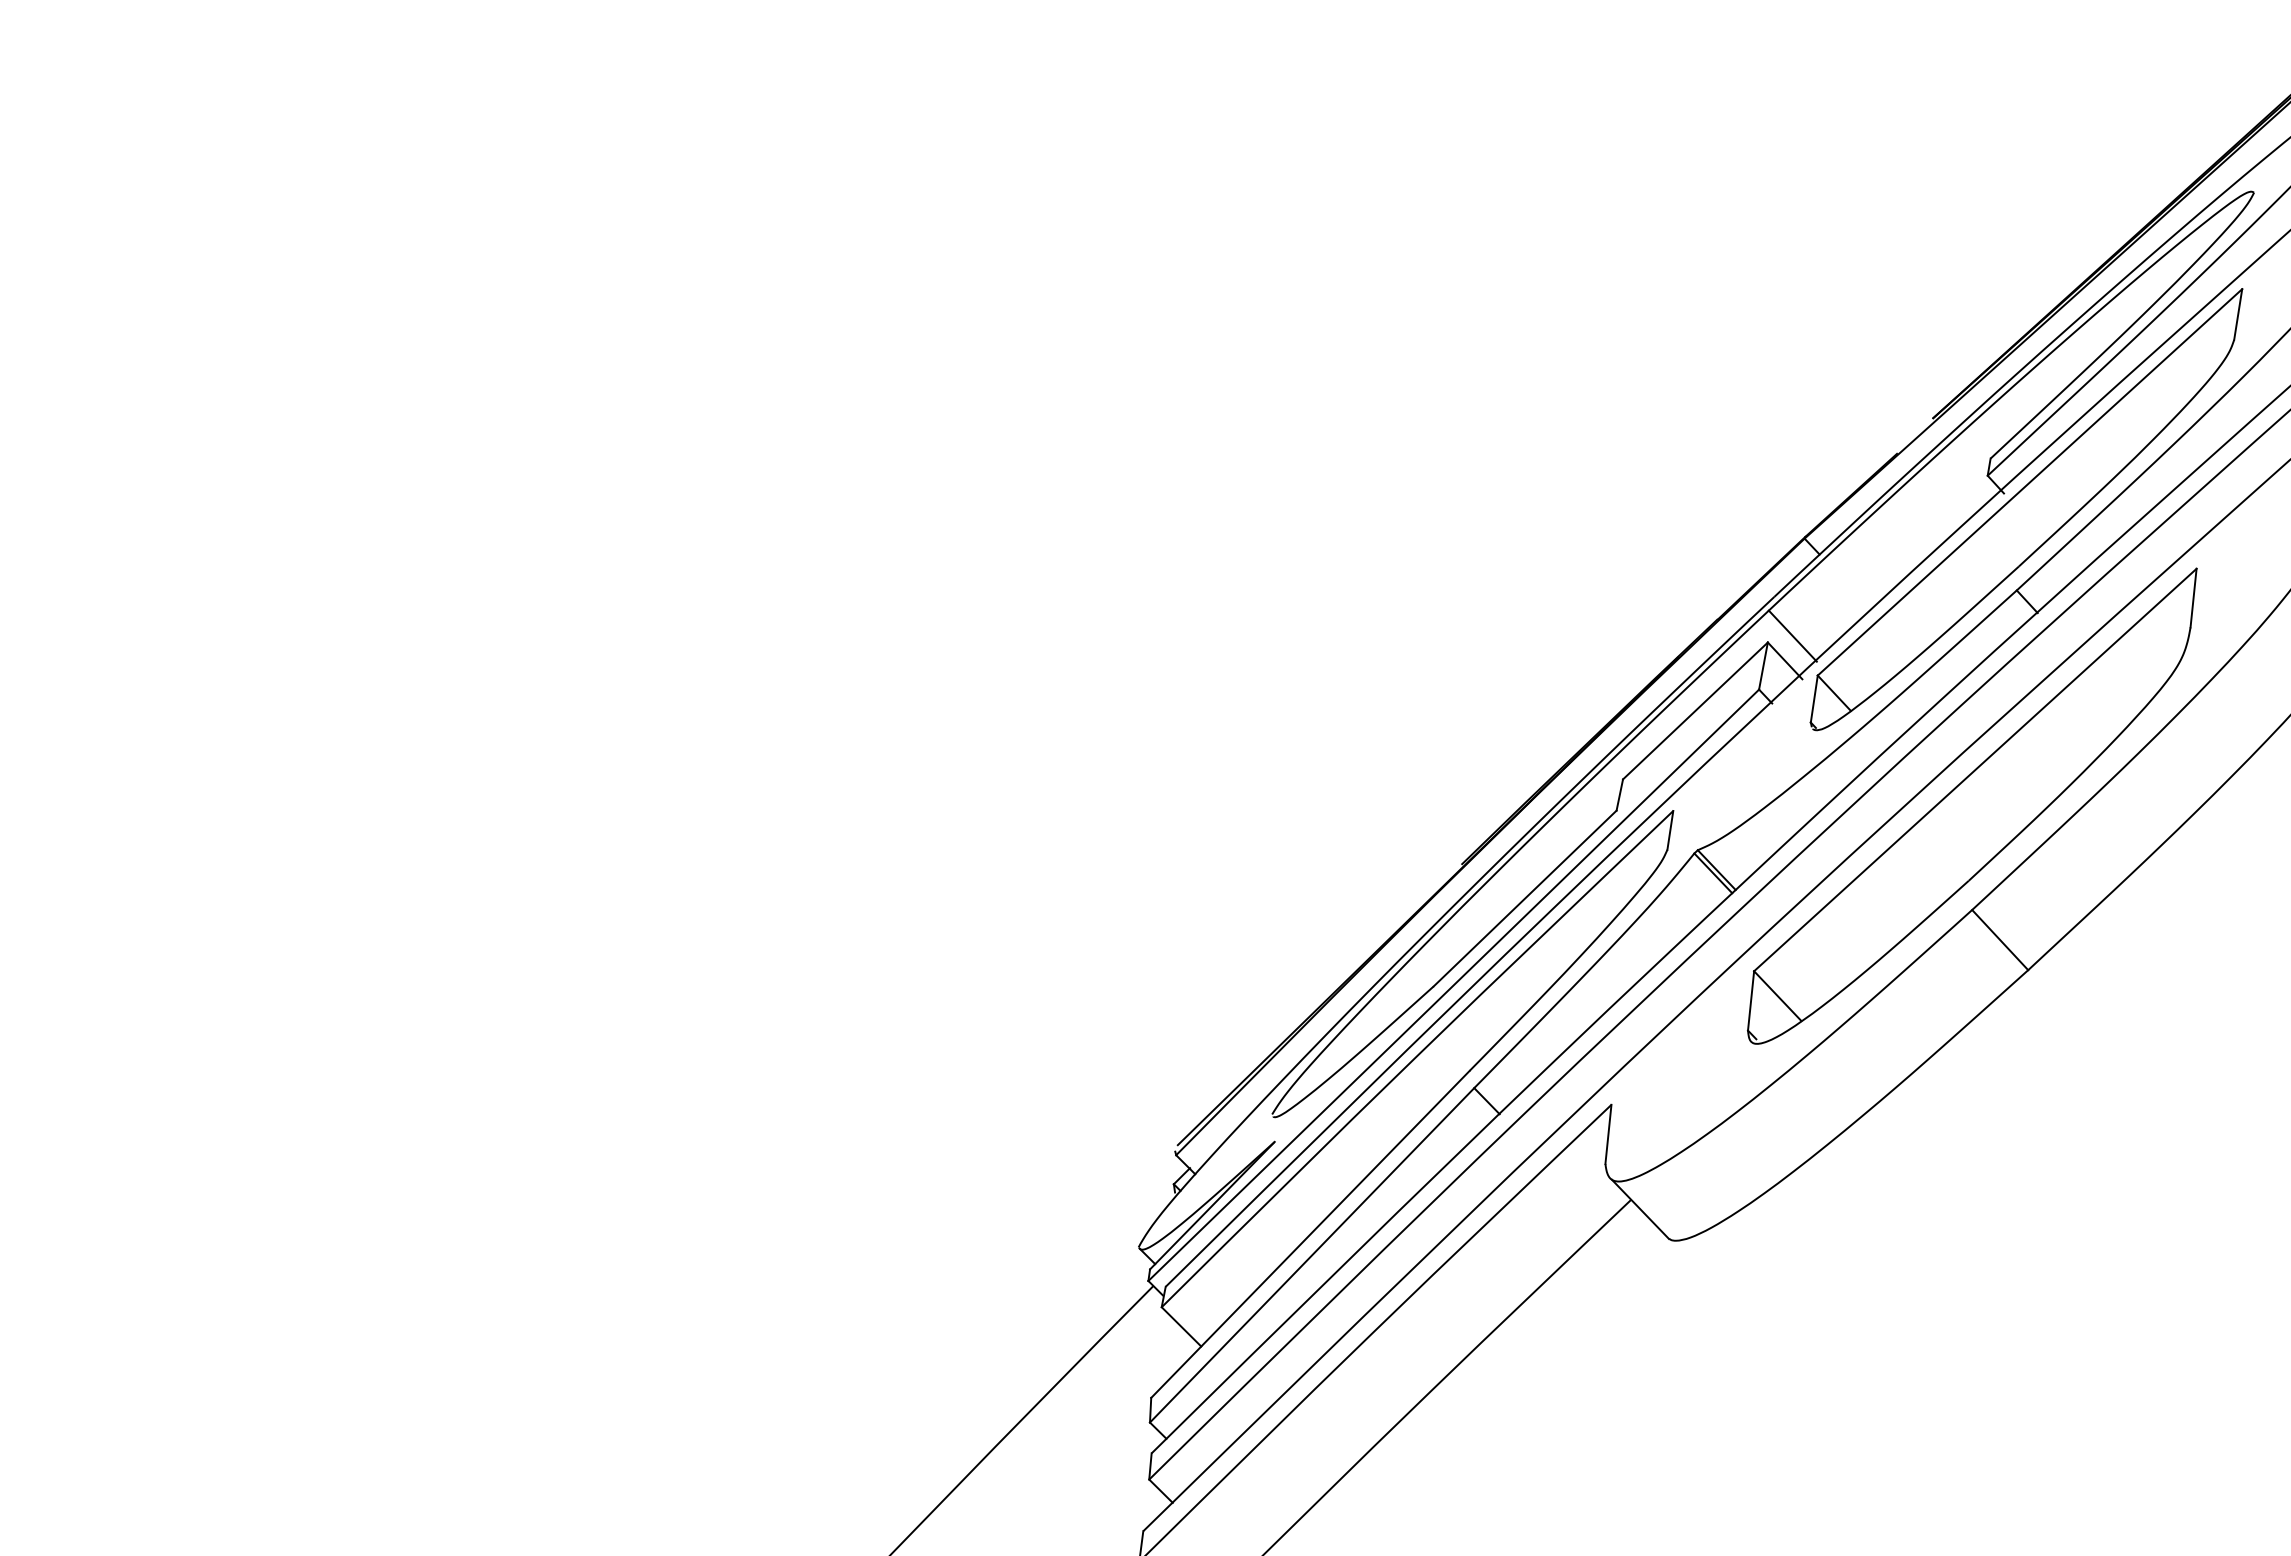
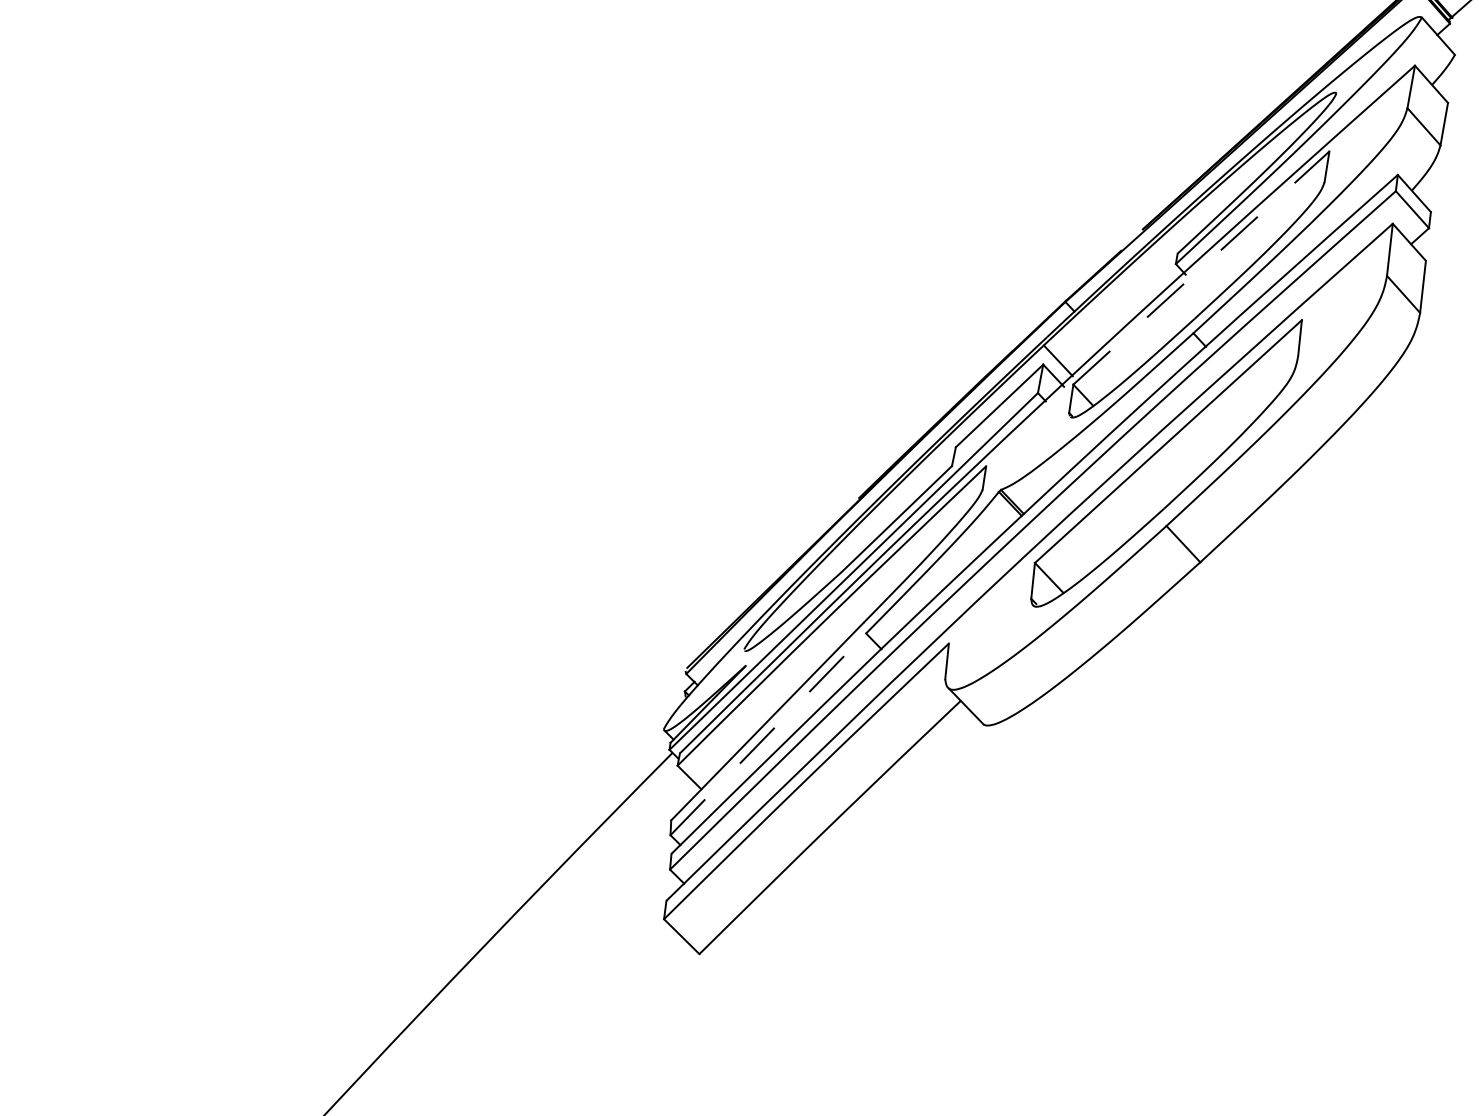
line: (2030, 481) -> (1201, 267), solid -> dashed
line: (1312, 1255) -> (768, 734), solid -> dashed

